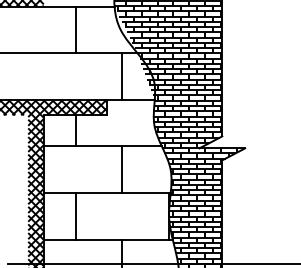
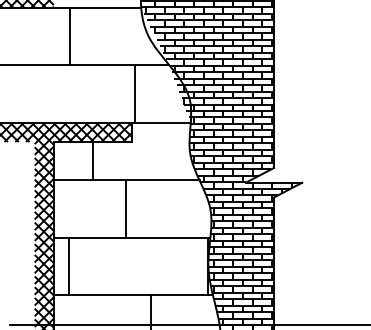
line: (75, 29) -> (70, 36), moved
line: (122, 76) -> (134, 93), moved
line: (122, 169) -> (125, 208), moved
line: (75, 216) -> (69, 266), moved

